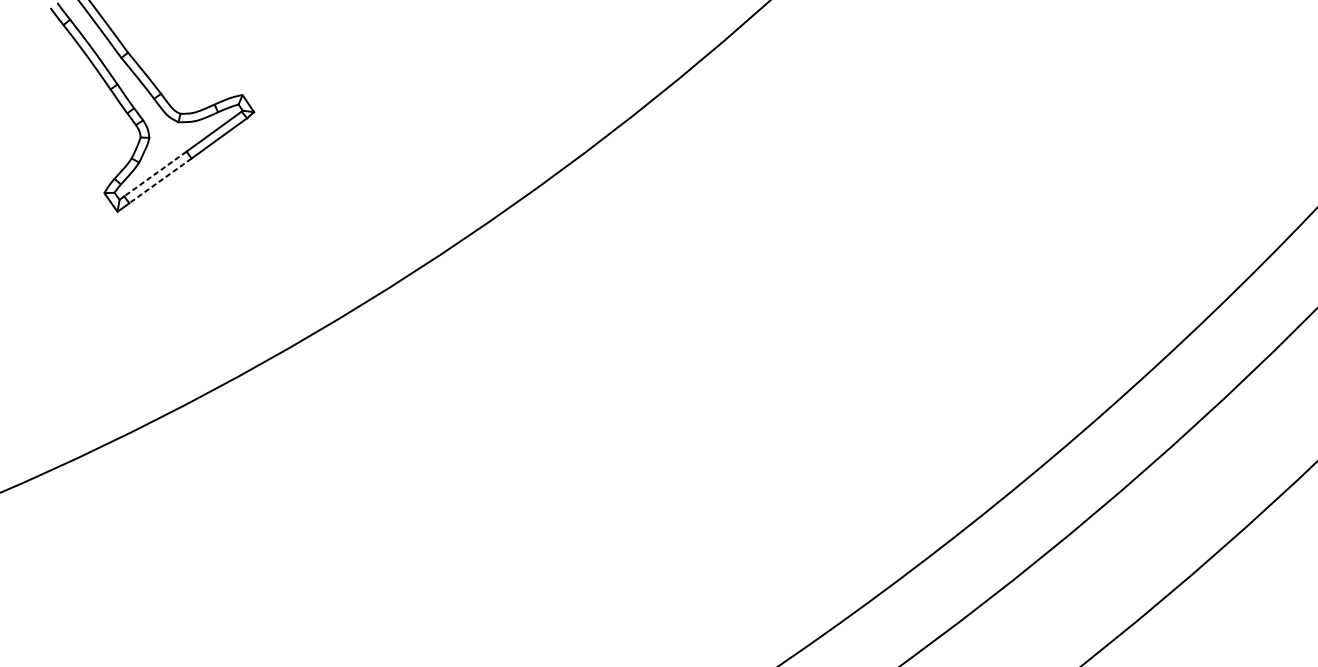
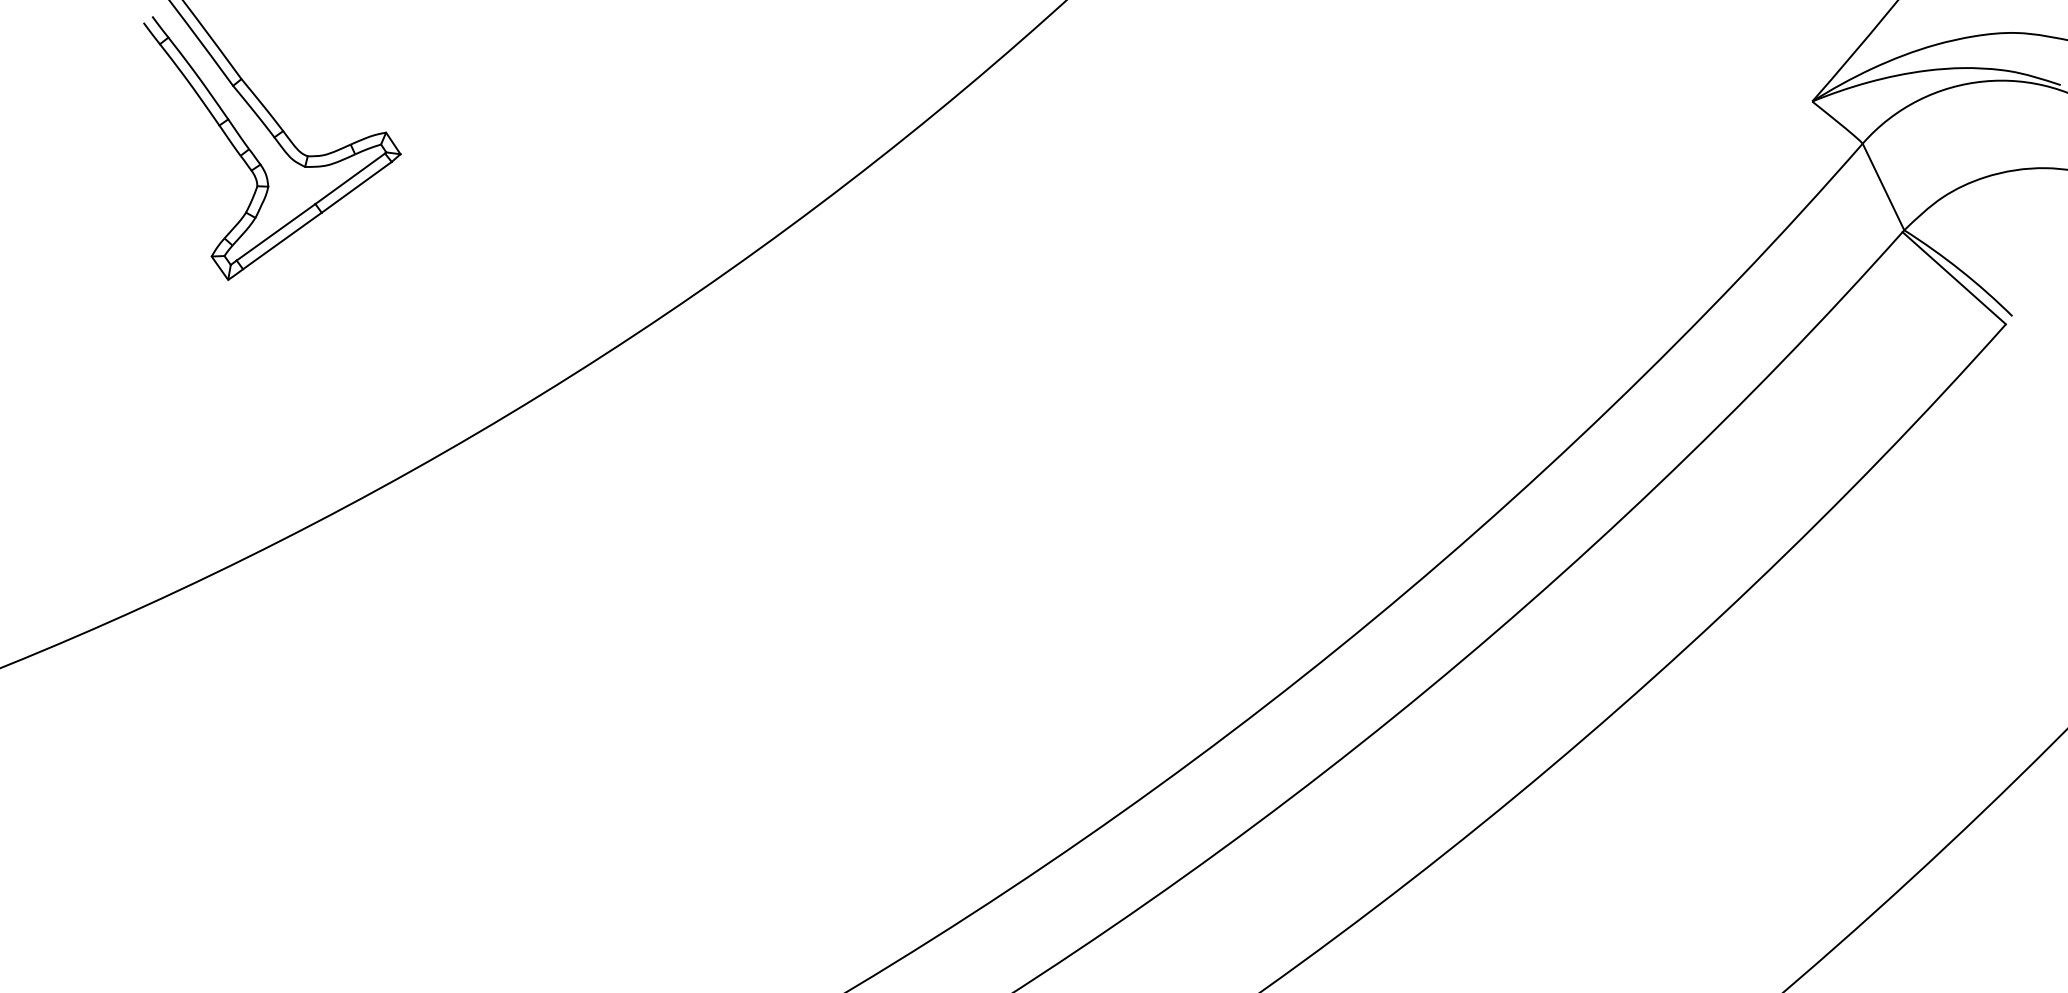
line: (154, 174) -> (275, 232), dashed -> solid
line: (160, 181) -> (282, 241), dashed -> solid

